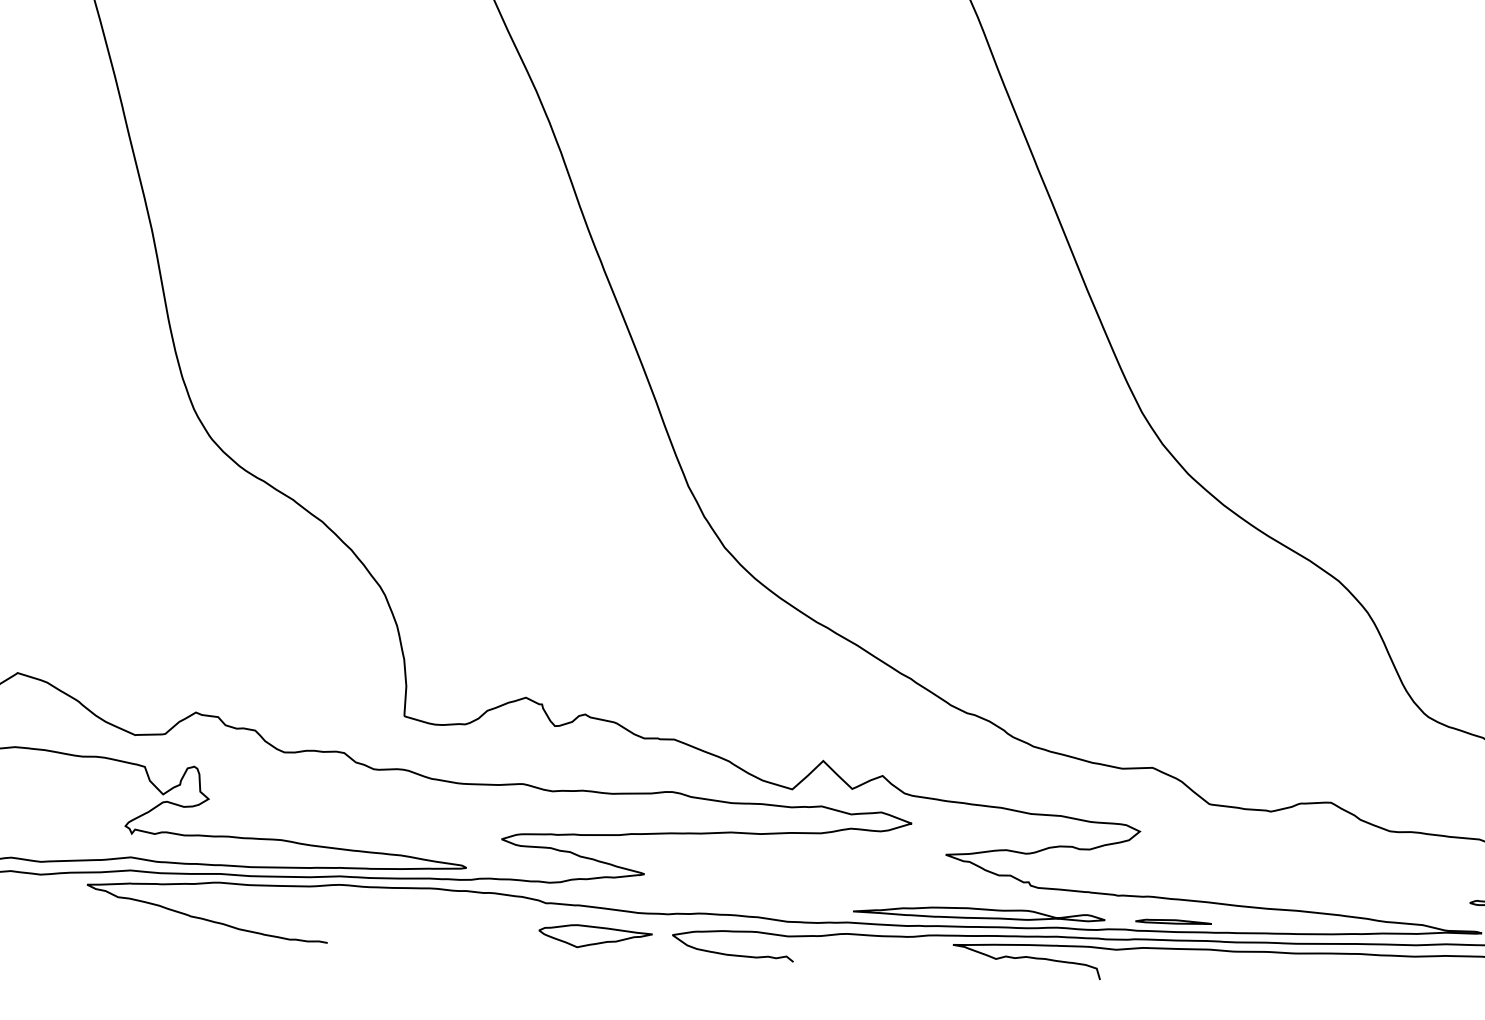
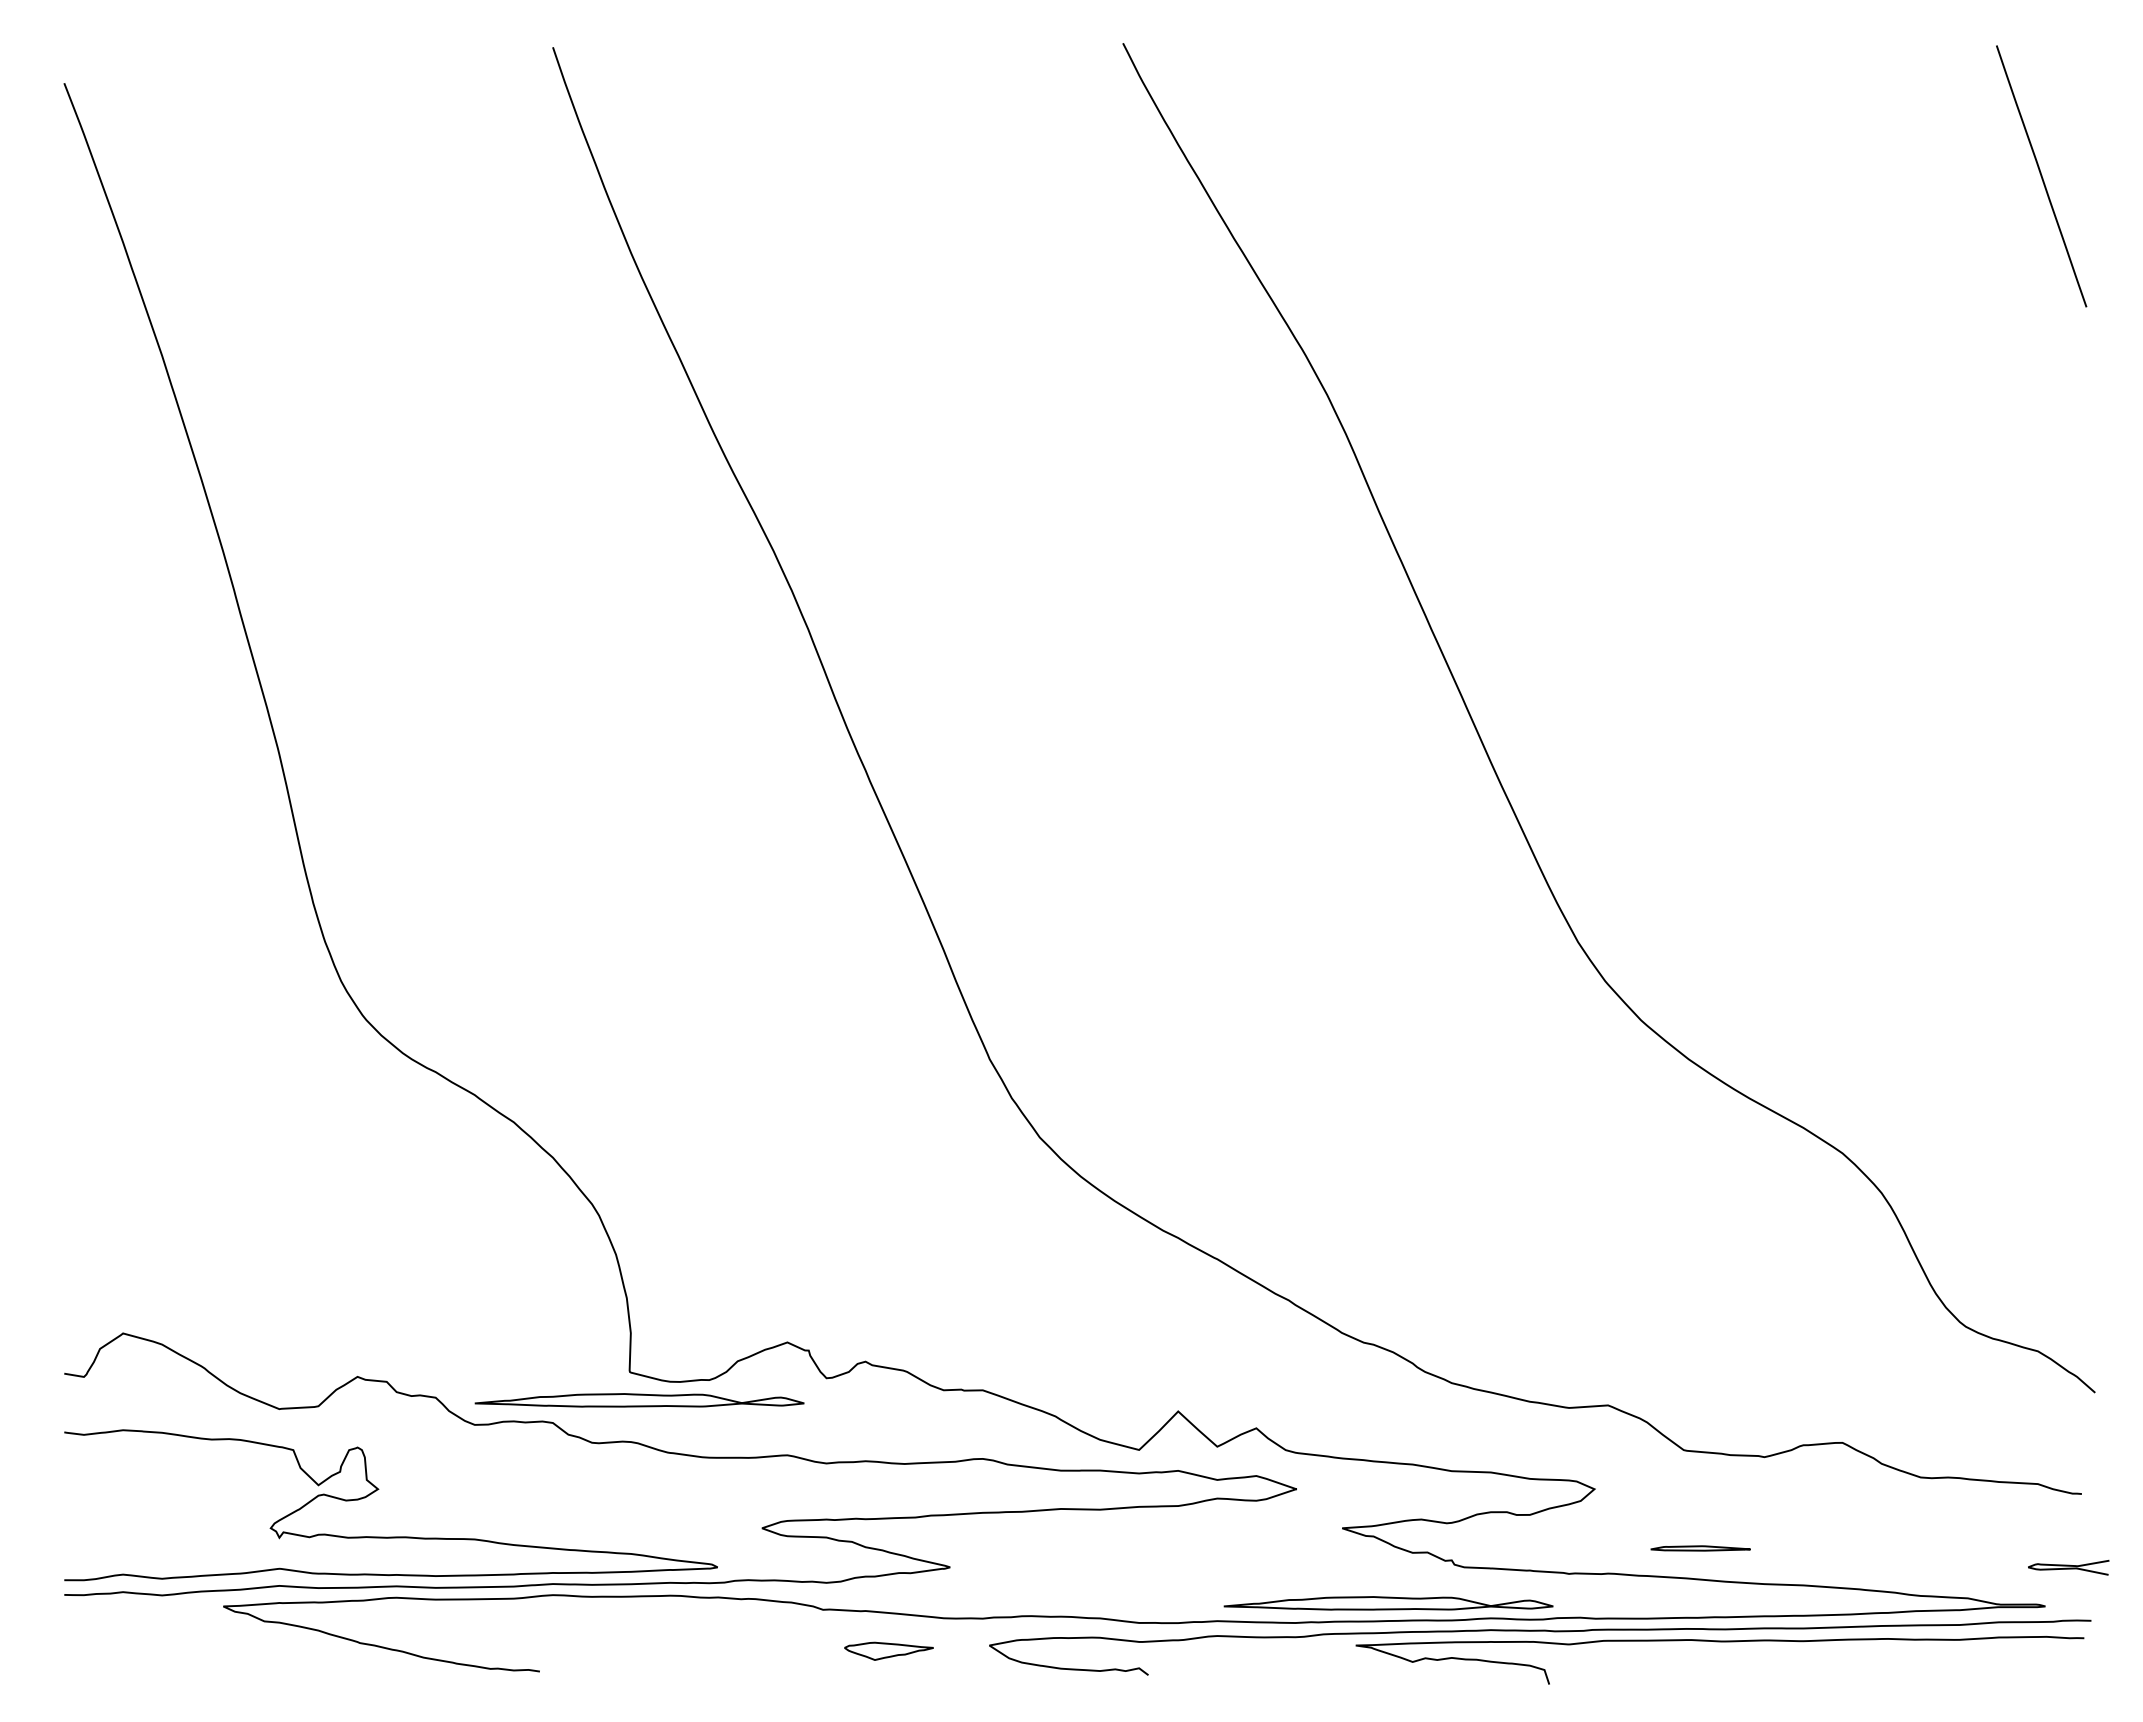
part: (411, 738) -> (639, 1400), added
part: (1173, 921) -> (1700, 1548), moved
part: (595, 936) -> (888, 1651), size x0.6

